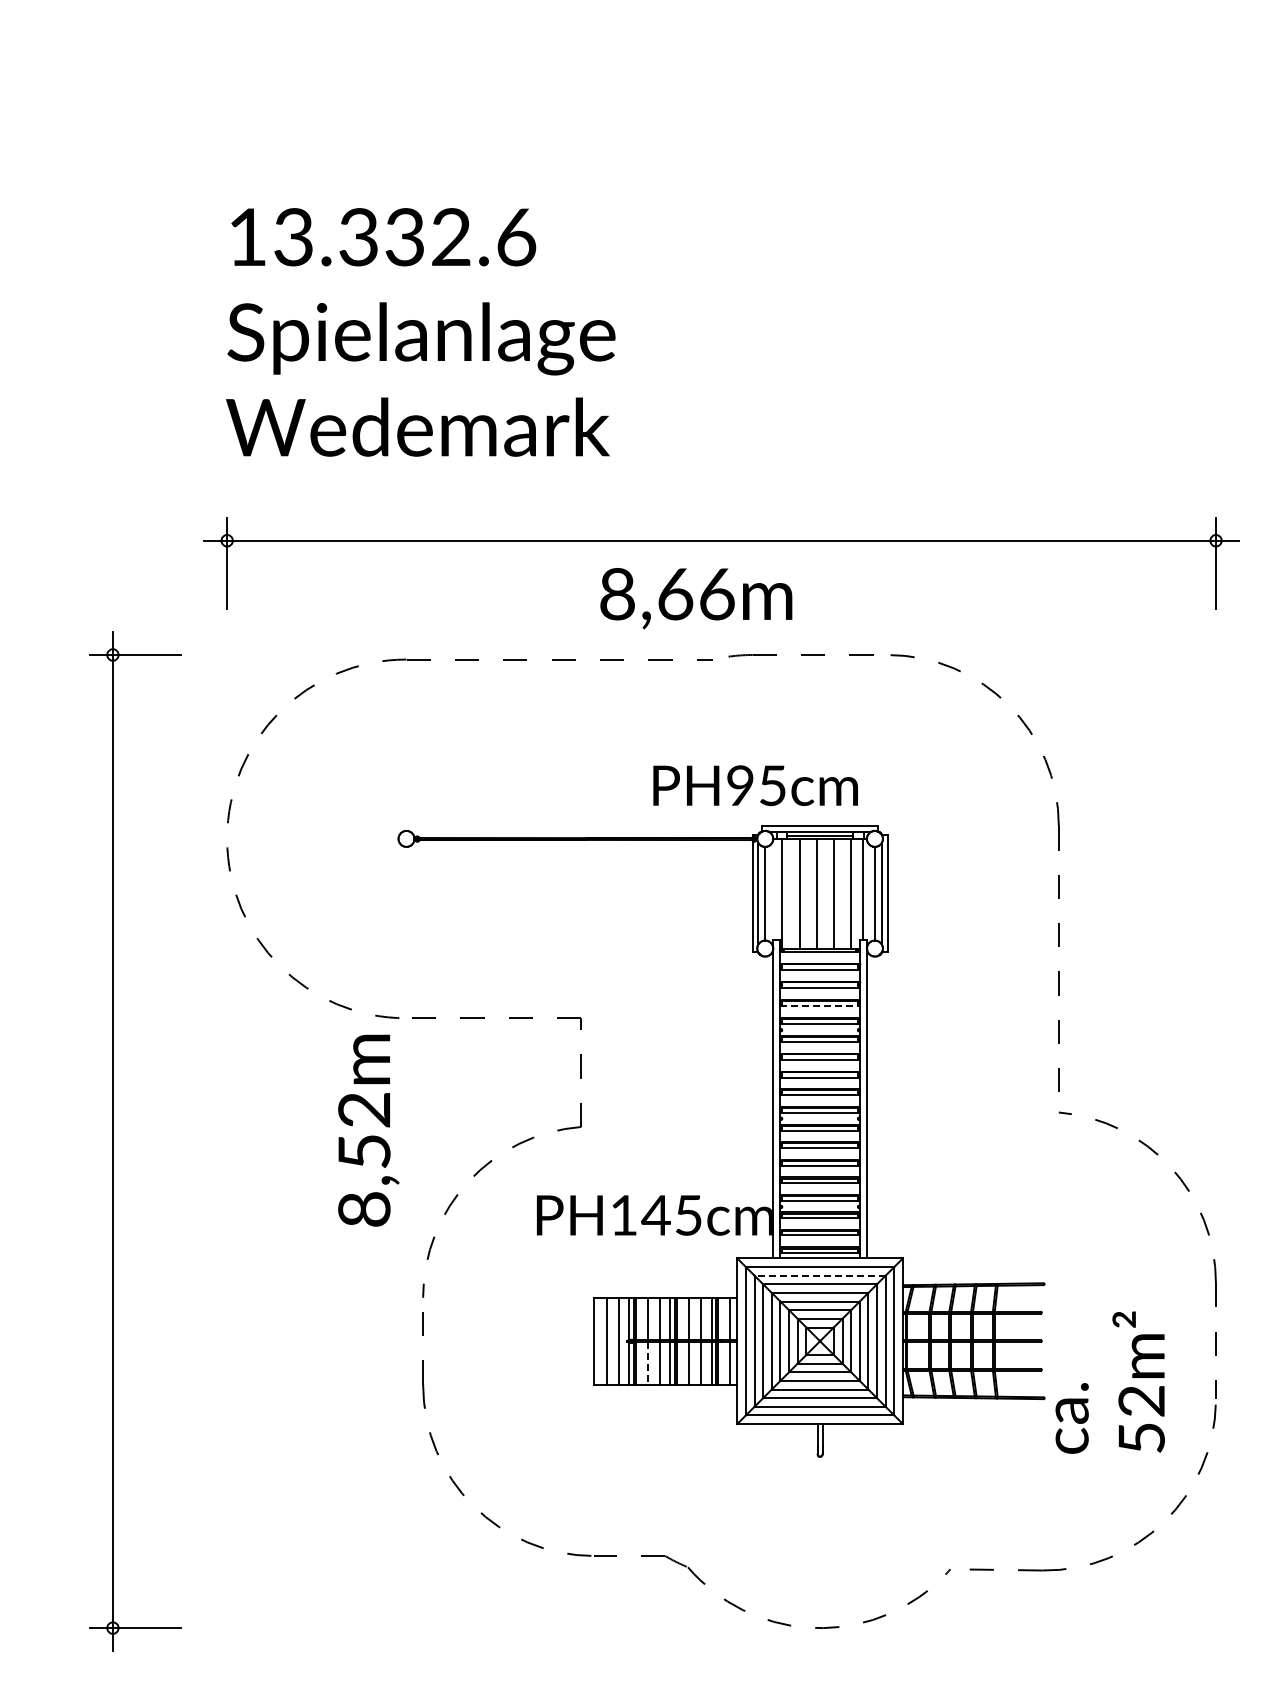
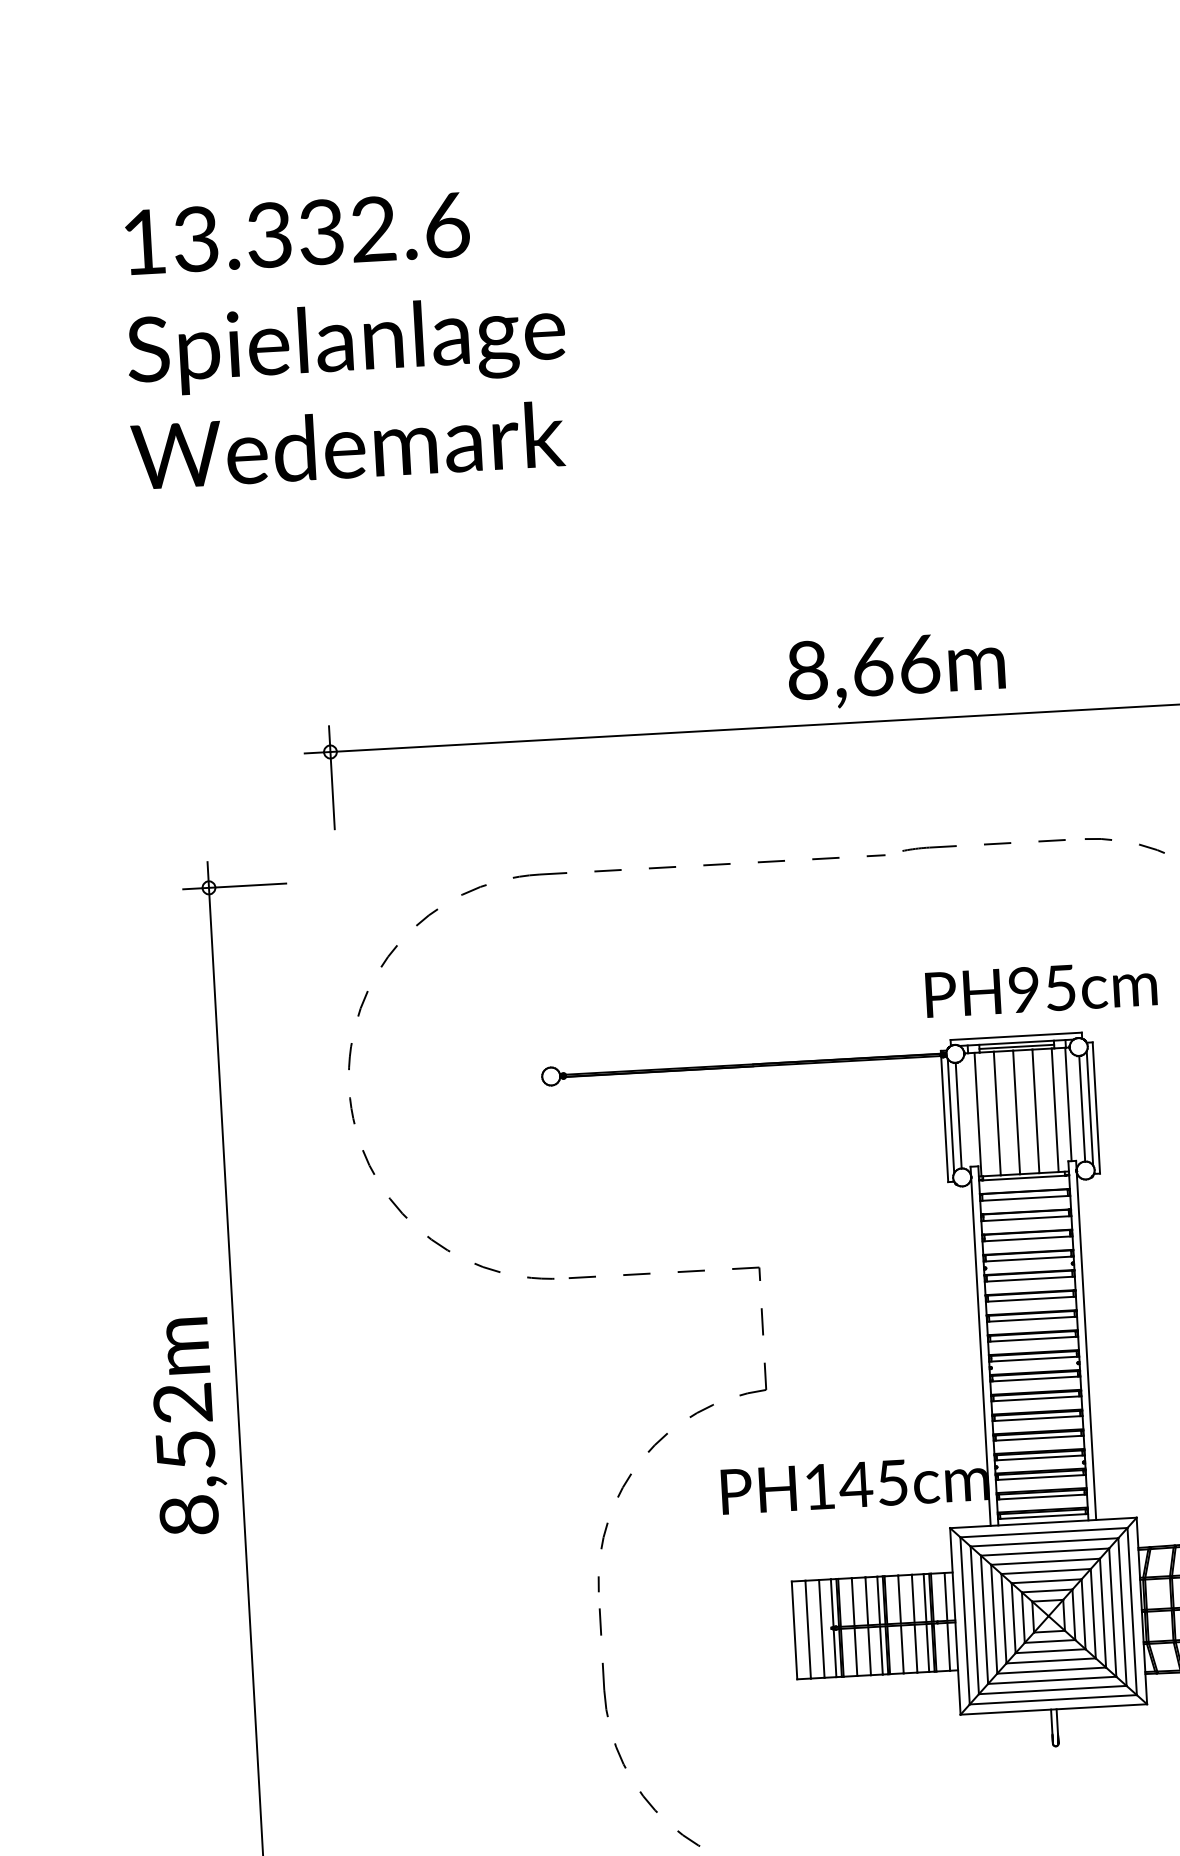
text: (420, 332) -> (344, 338), moved
text: (696, 598) -> (896, 670), moved
text: (755, 785) -> (1041, 988), moved
line: (820, 1006) -> (1028, 1239), dashed -> solid
text: (368, 1130) -> (188, 1426), moved
line: (820, 1275) -> (1044, 1542), dashed -> solid
line: (647, 1363) -> (855, 1652), dashed -> solid

